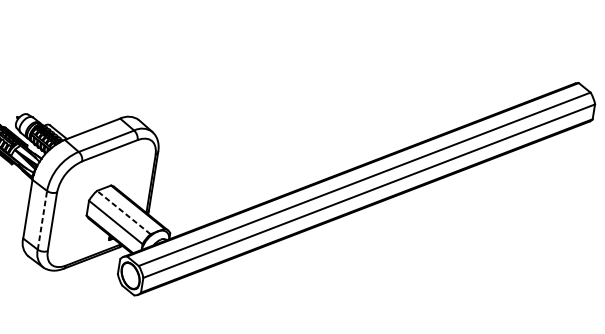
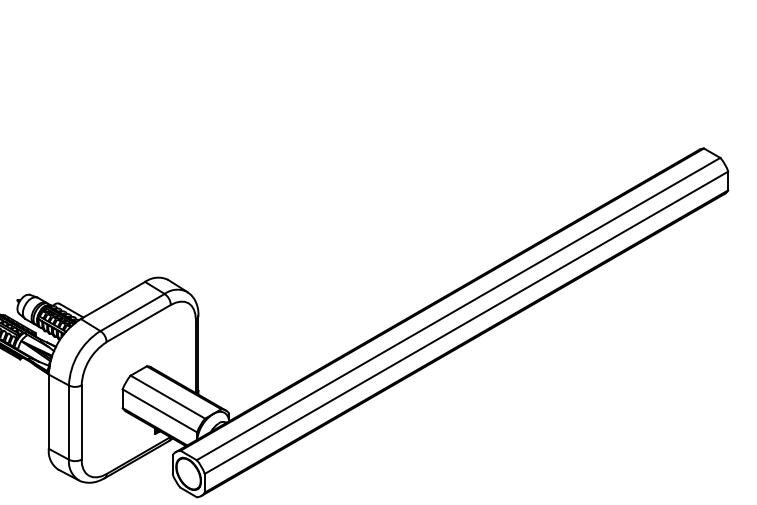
line: (123, 212) -> (167, 396), dashed -> solid
line: (42, 220) -> (69, 422), dashed -> solid

